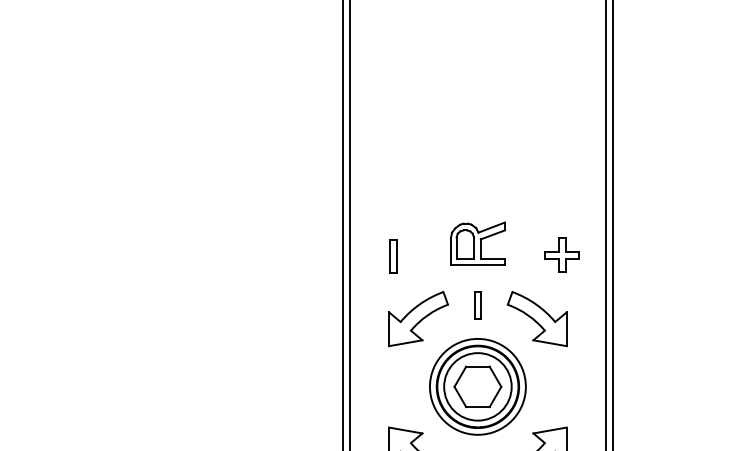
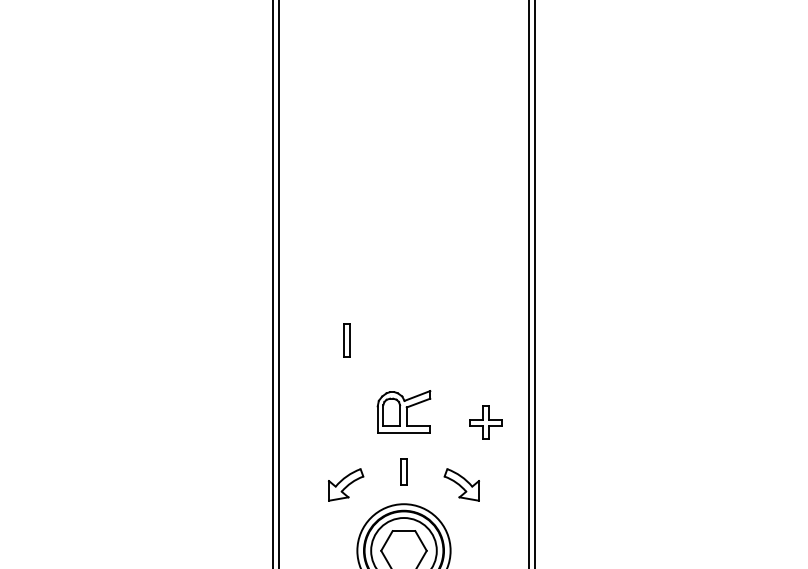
part: (393, 256) -> (346, 340), moved
part: (417, 318) -> (345, 484), size x0.6
part: (537, 318) -> (461, 484), size x0.6

